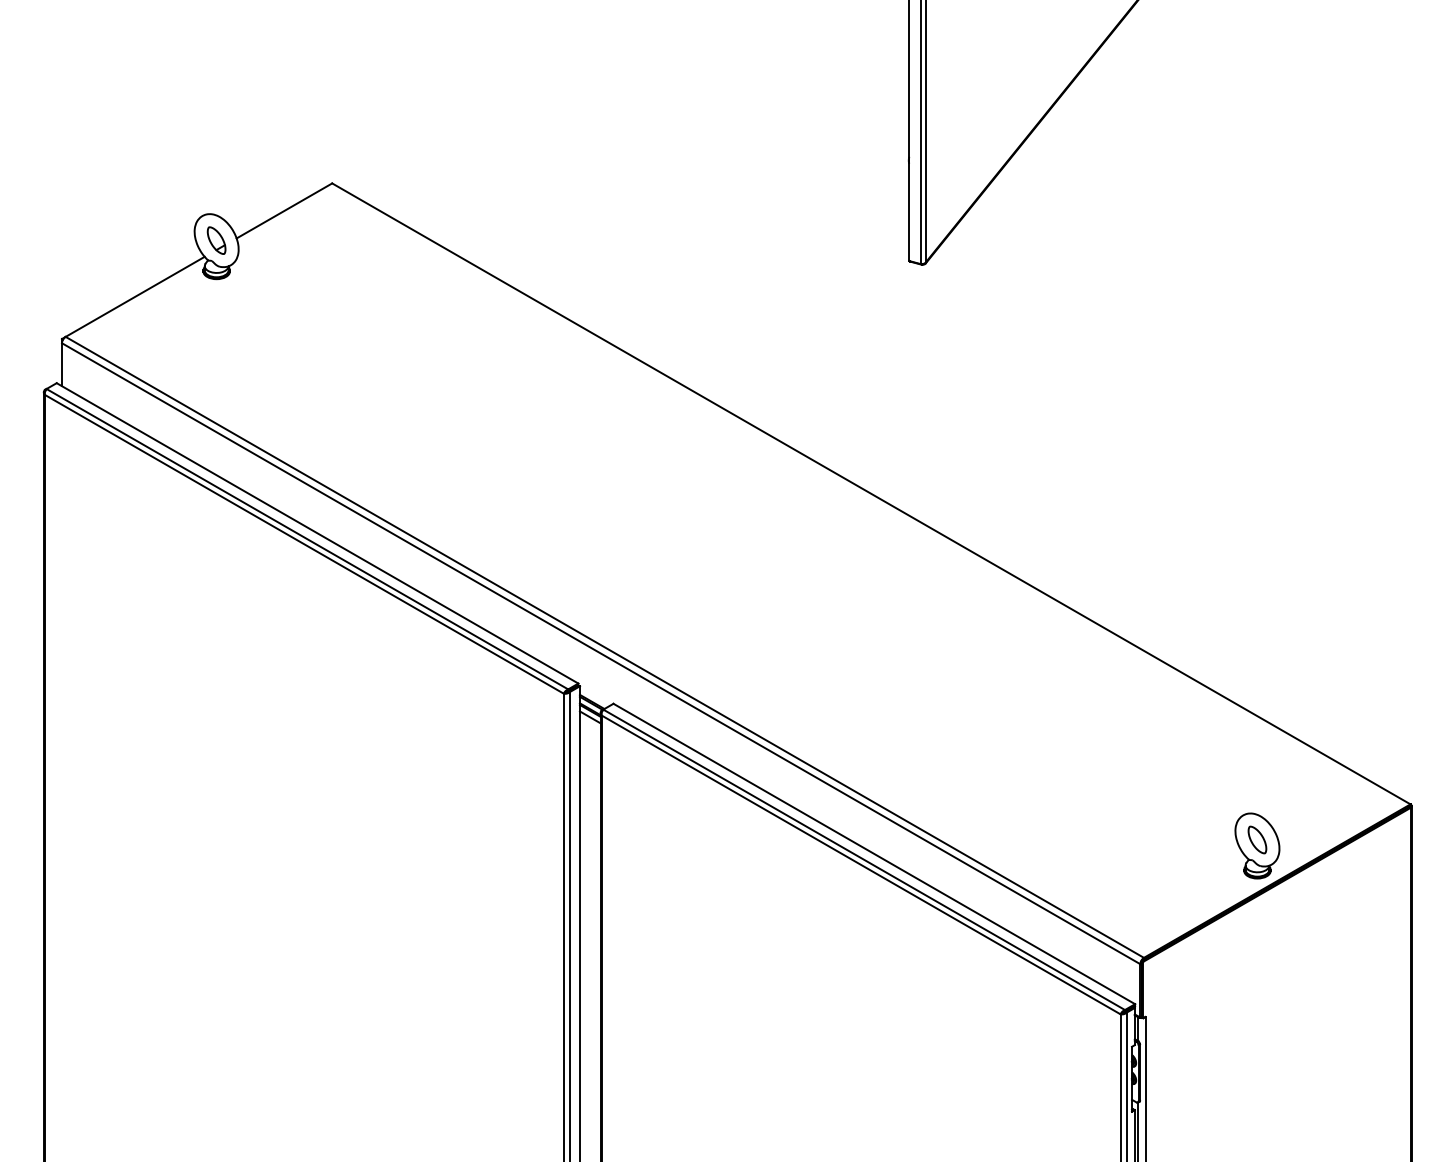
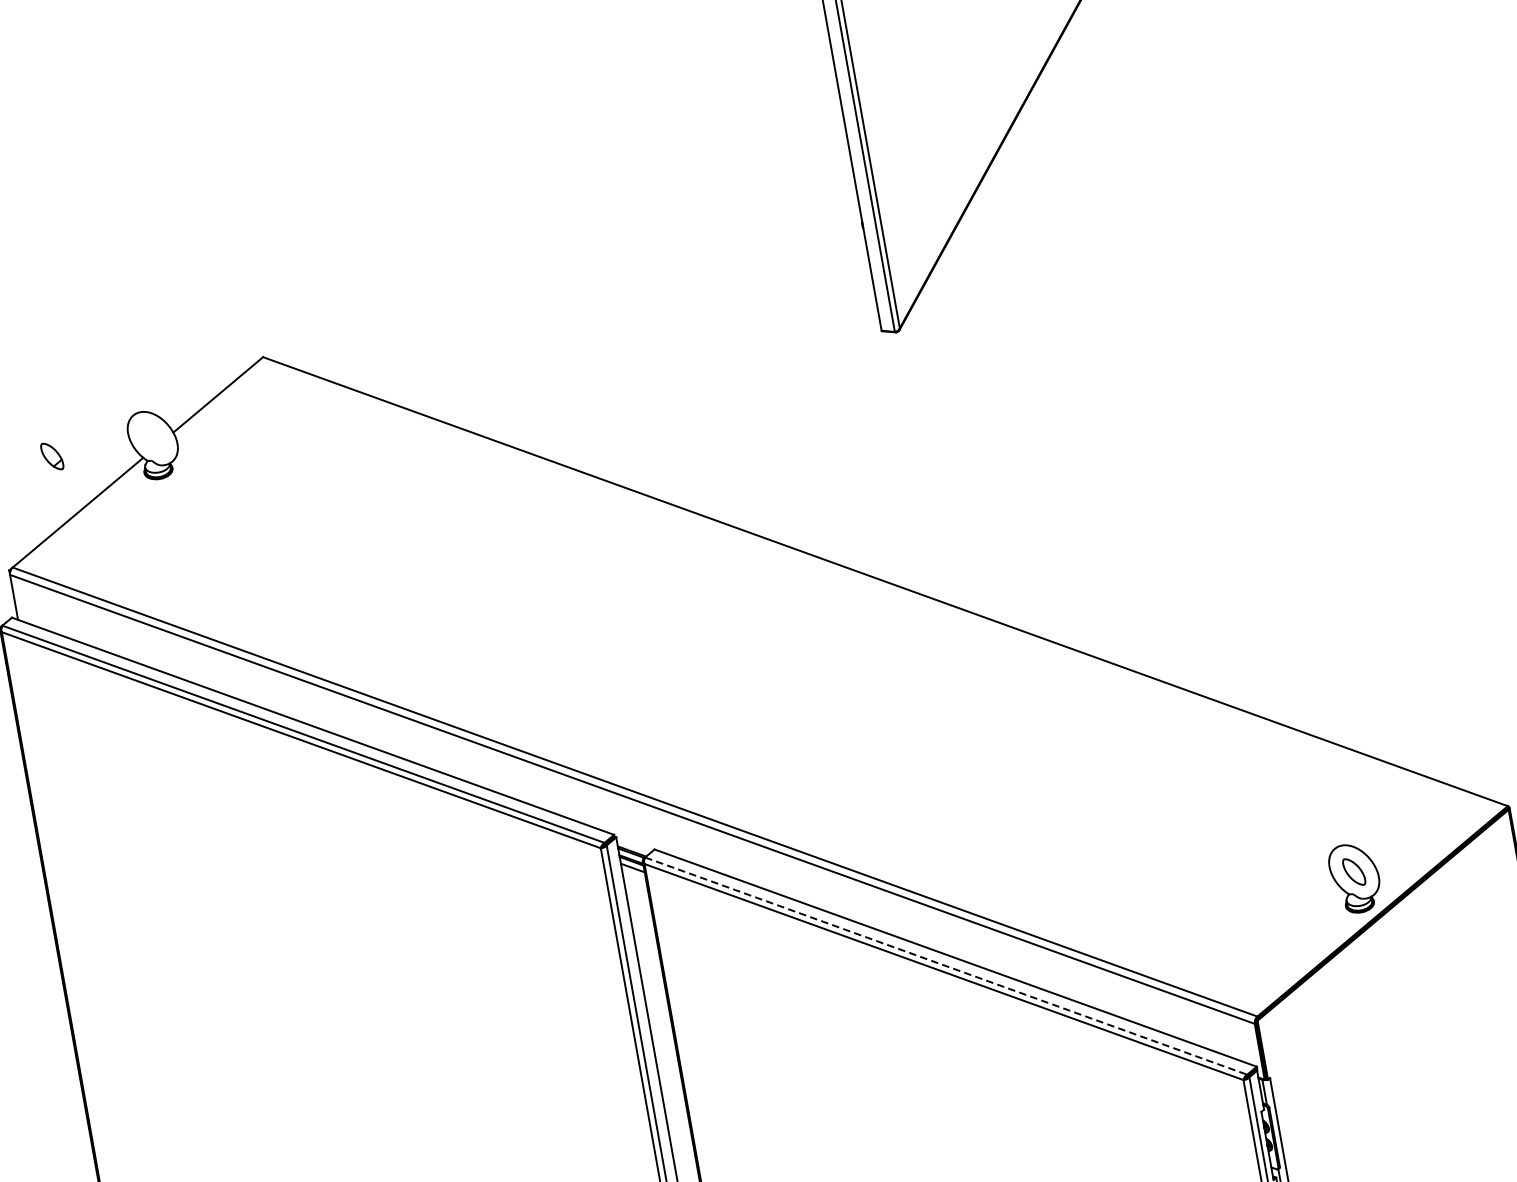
part: (216, 240) -> (52, 456), moved
line: (864, 859) -> (946, 965), solid -> dashed

